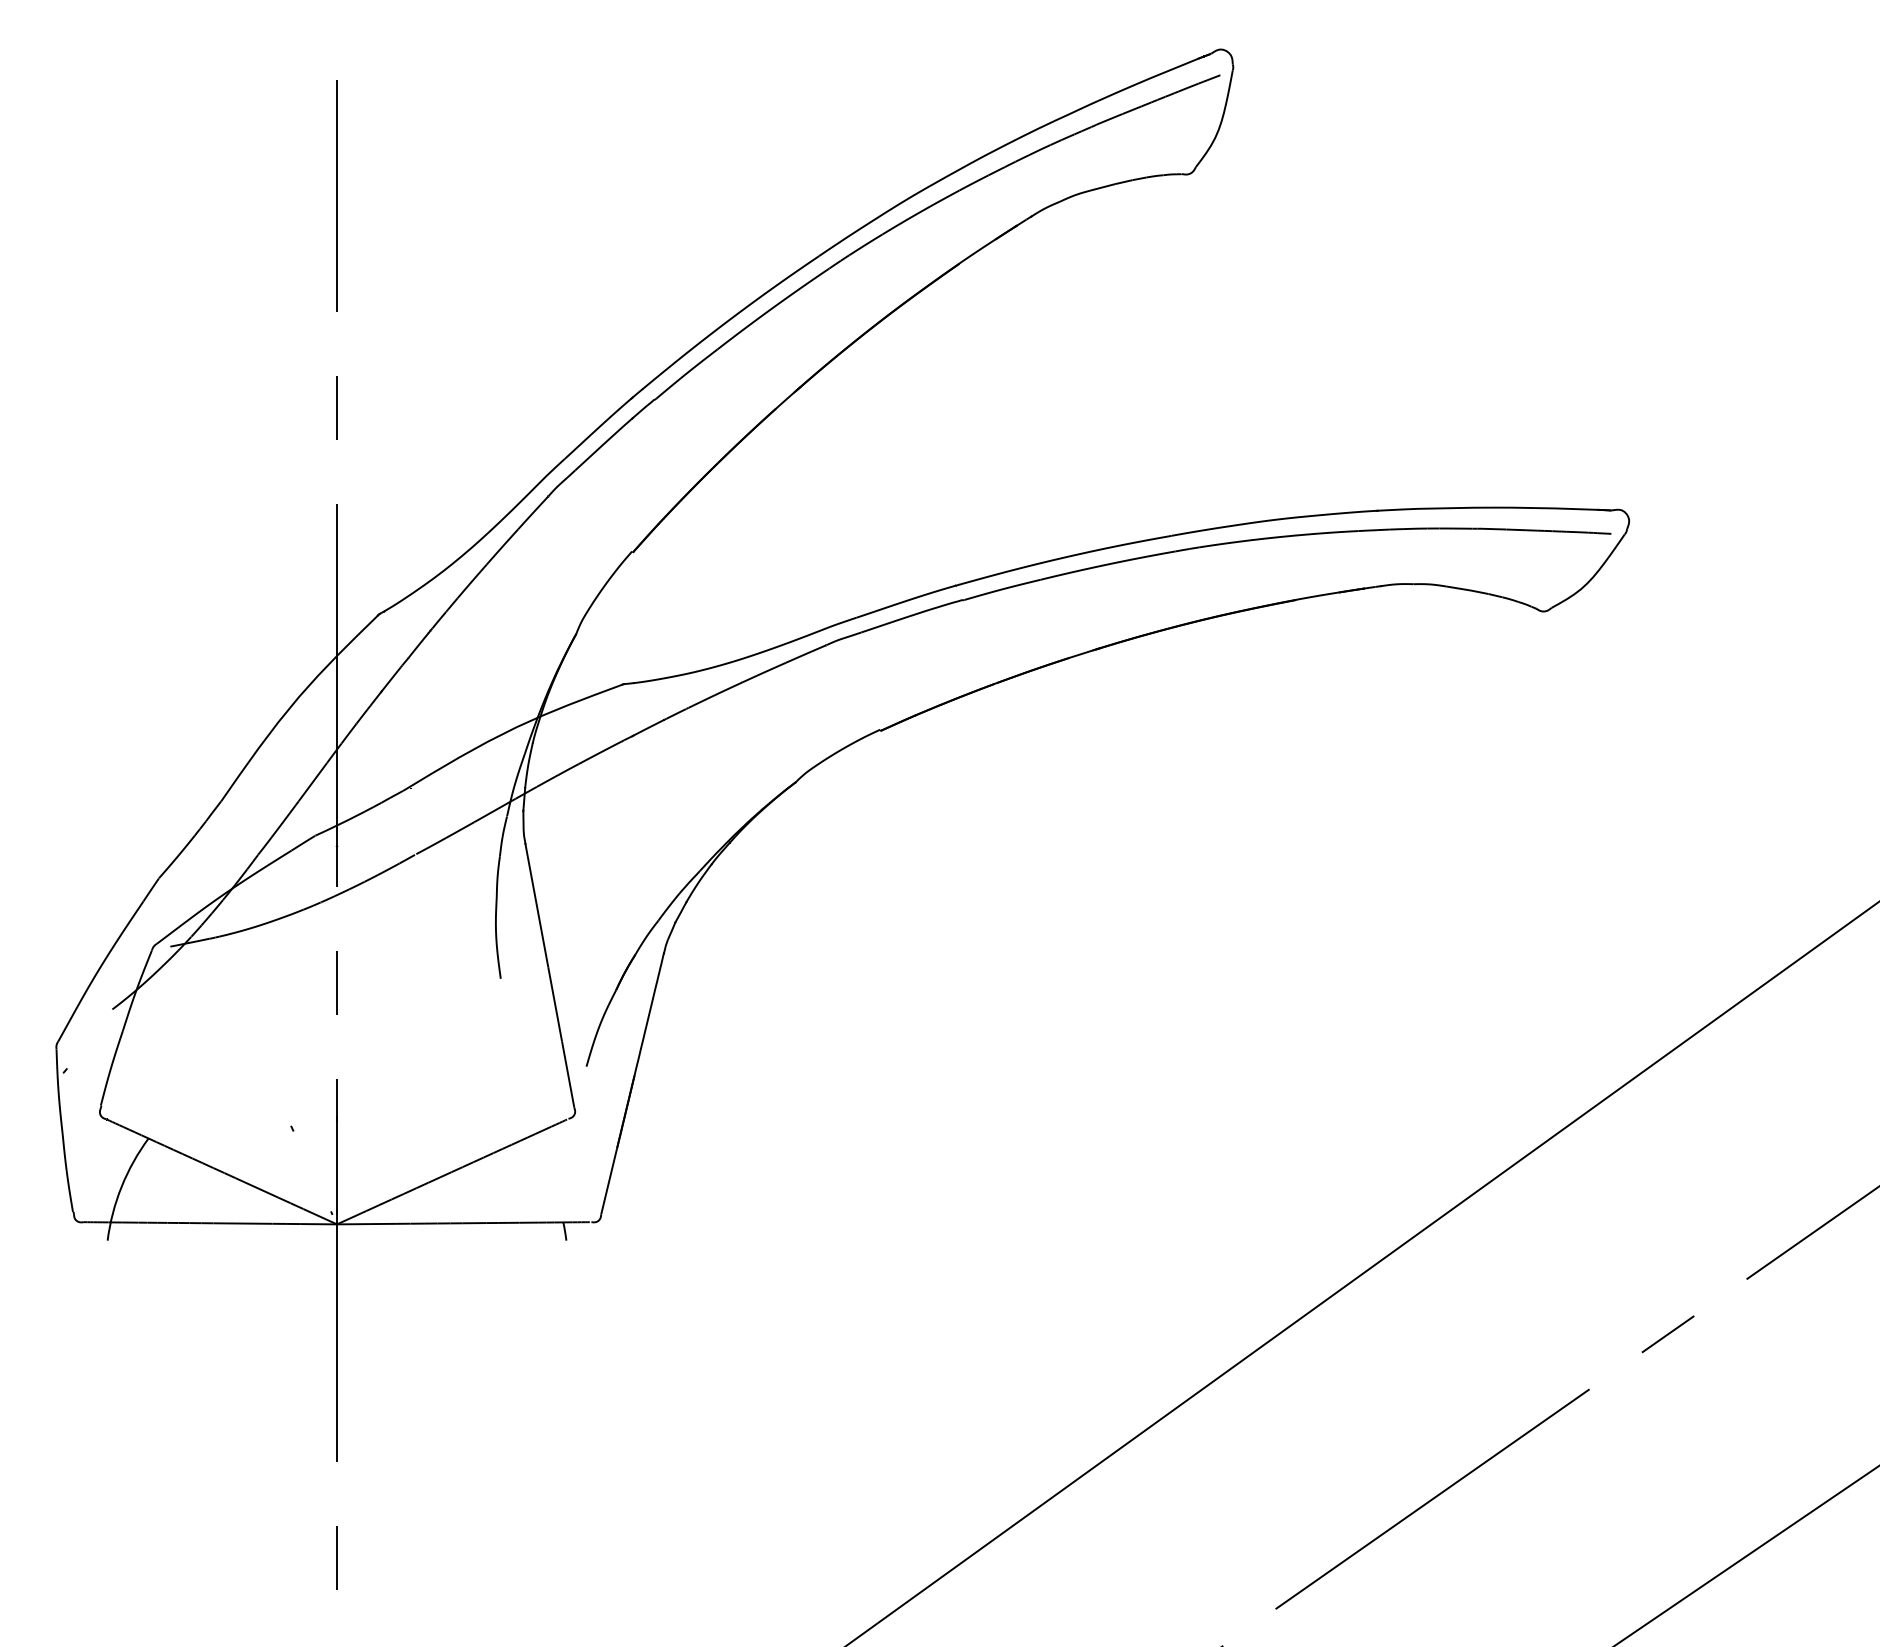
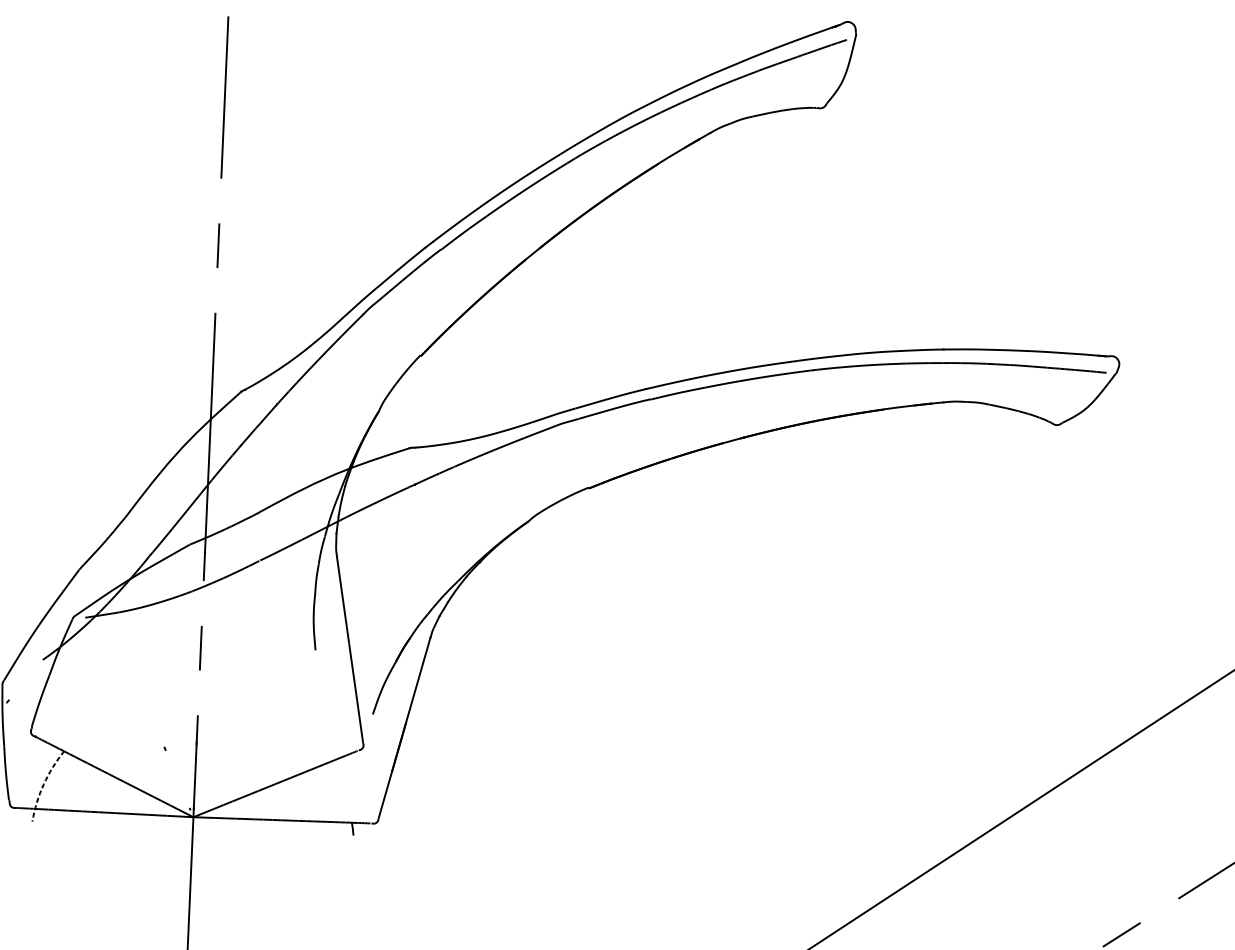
arc: (121, 1186) -> (43, 784), solid -> dashed

